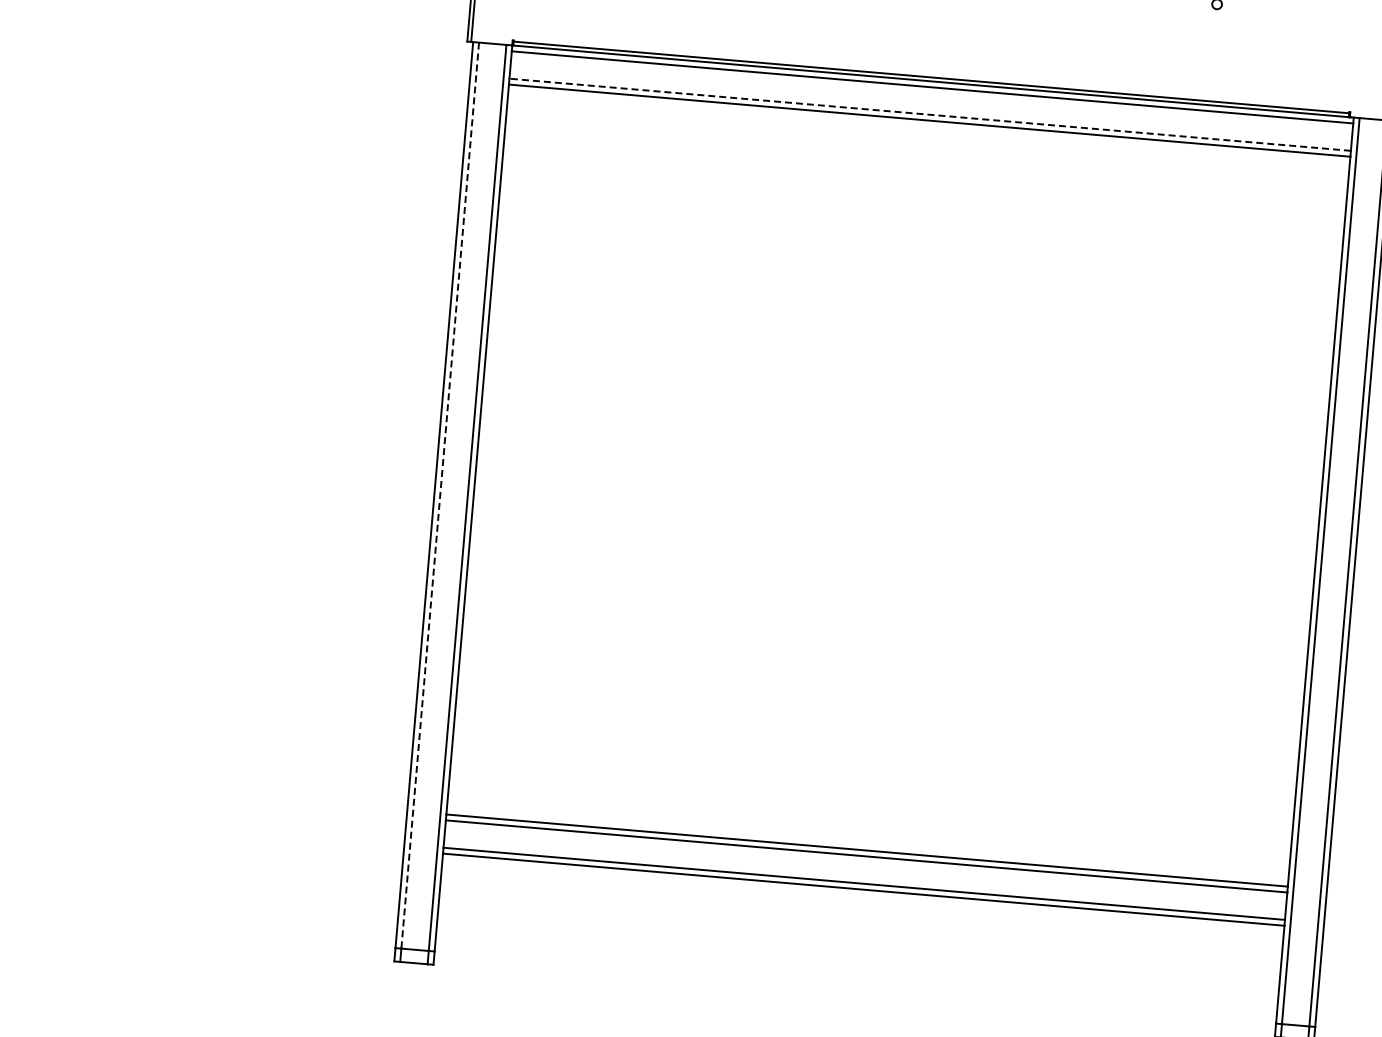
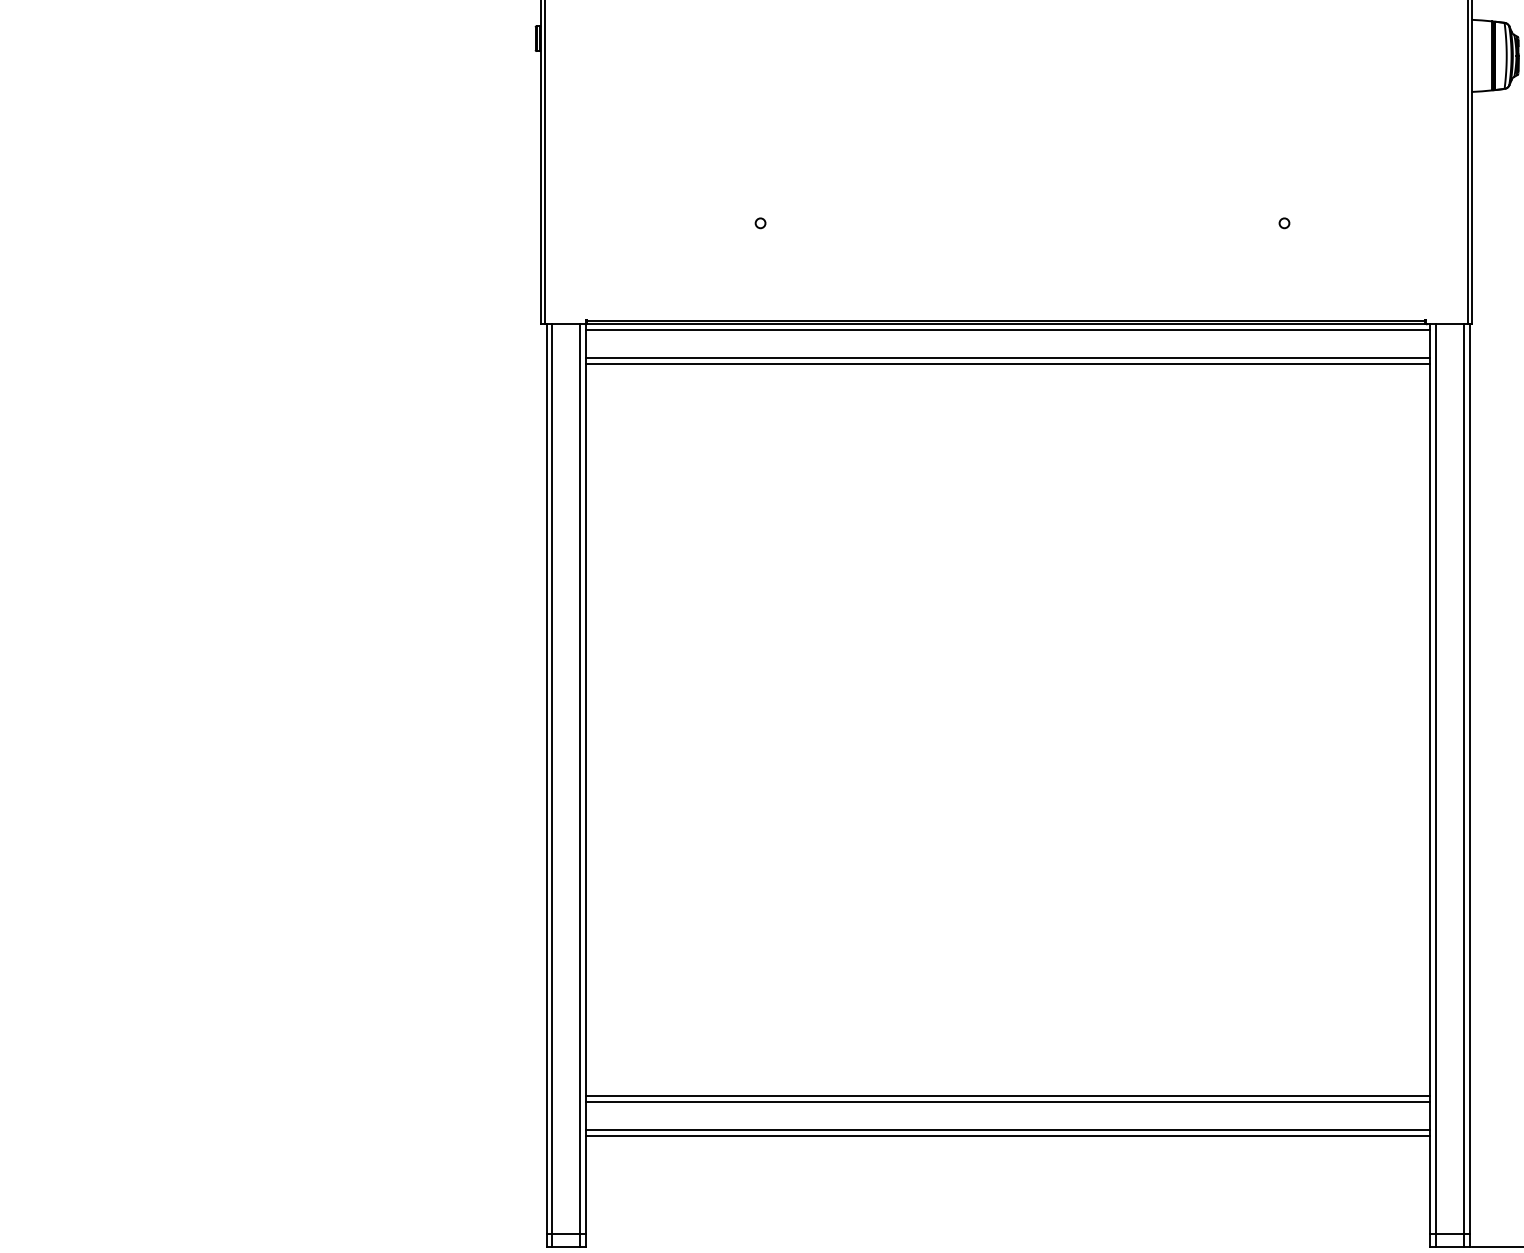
line: (929, 114) -> (1007, 357), dashed -> solid
line: (440, 495) -> (552, 779), dashed -> solid

